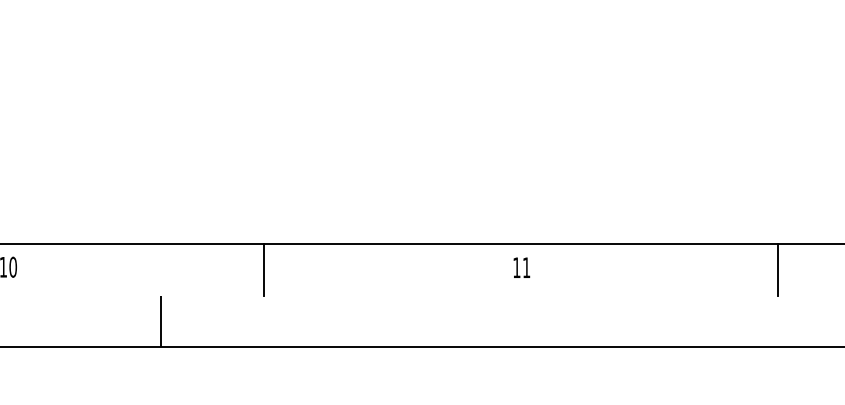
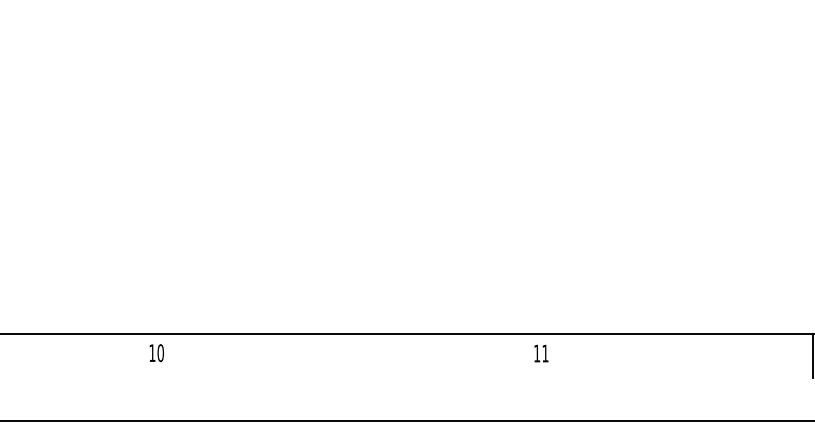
text: (521, 267) -> (541, 353), moved
line: (263, 270) -> (374, 355), removed
line: (161, 321) -> (287, 399), removed

